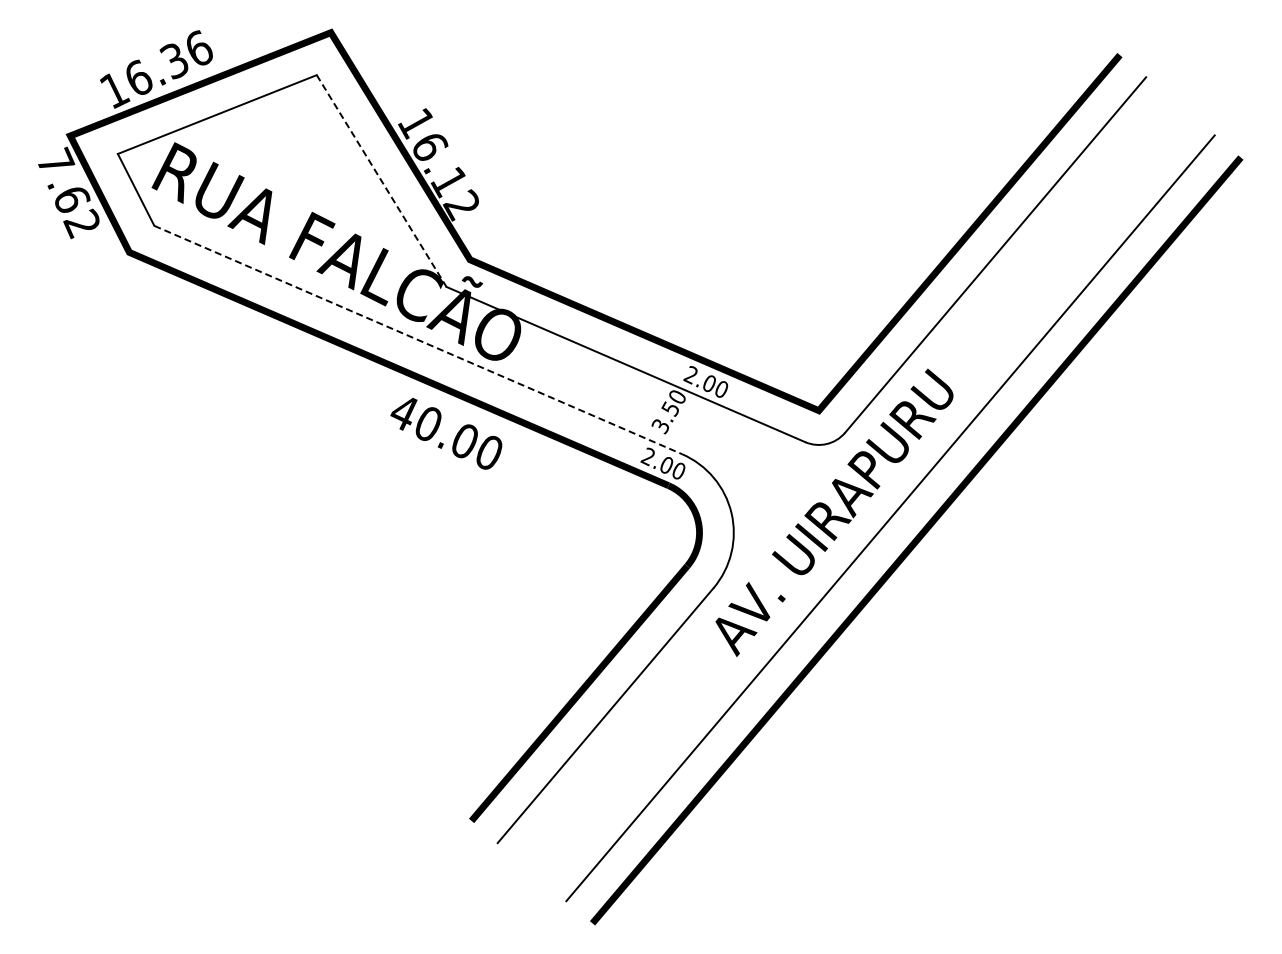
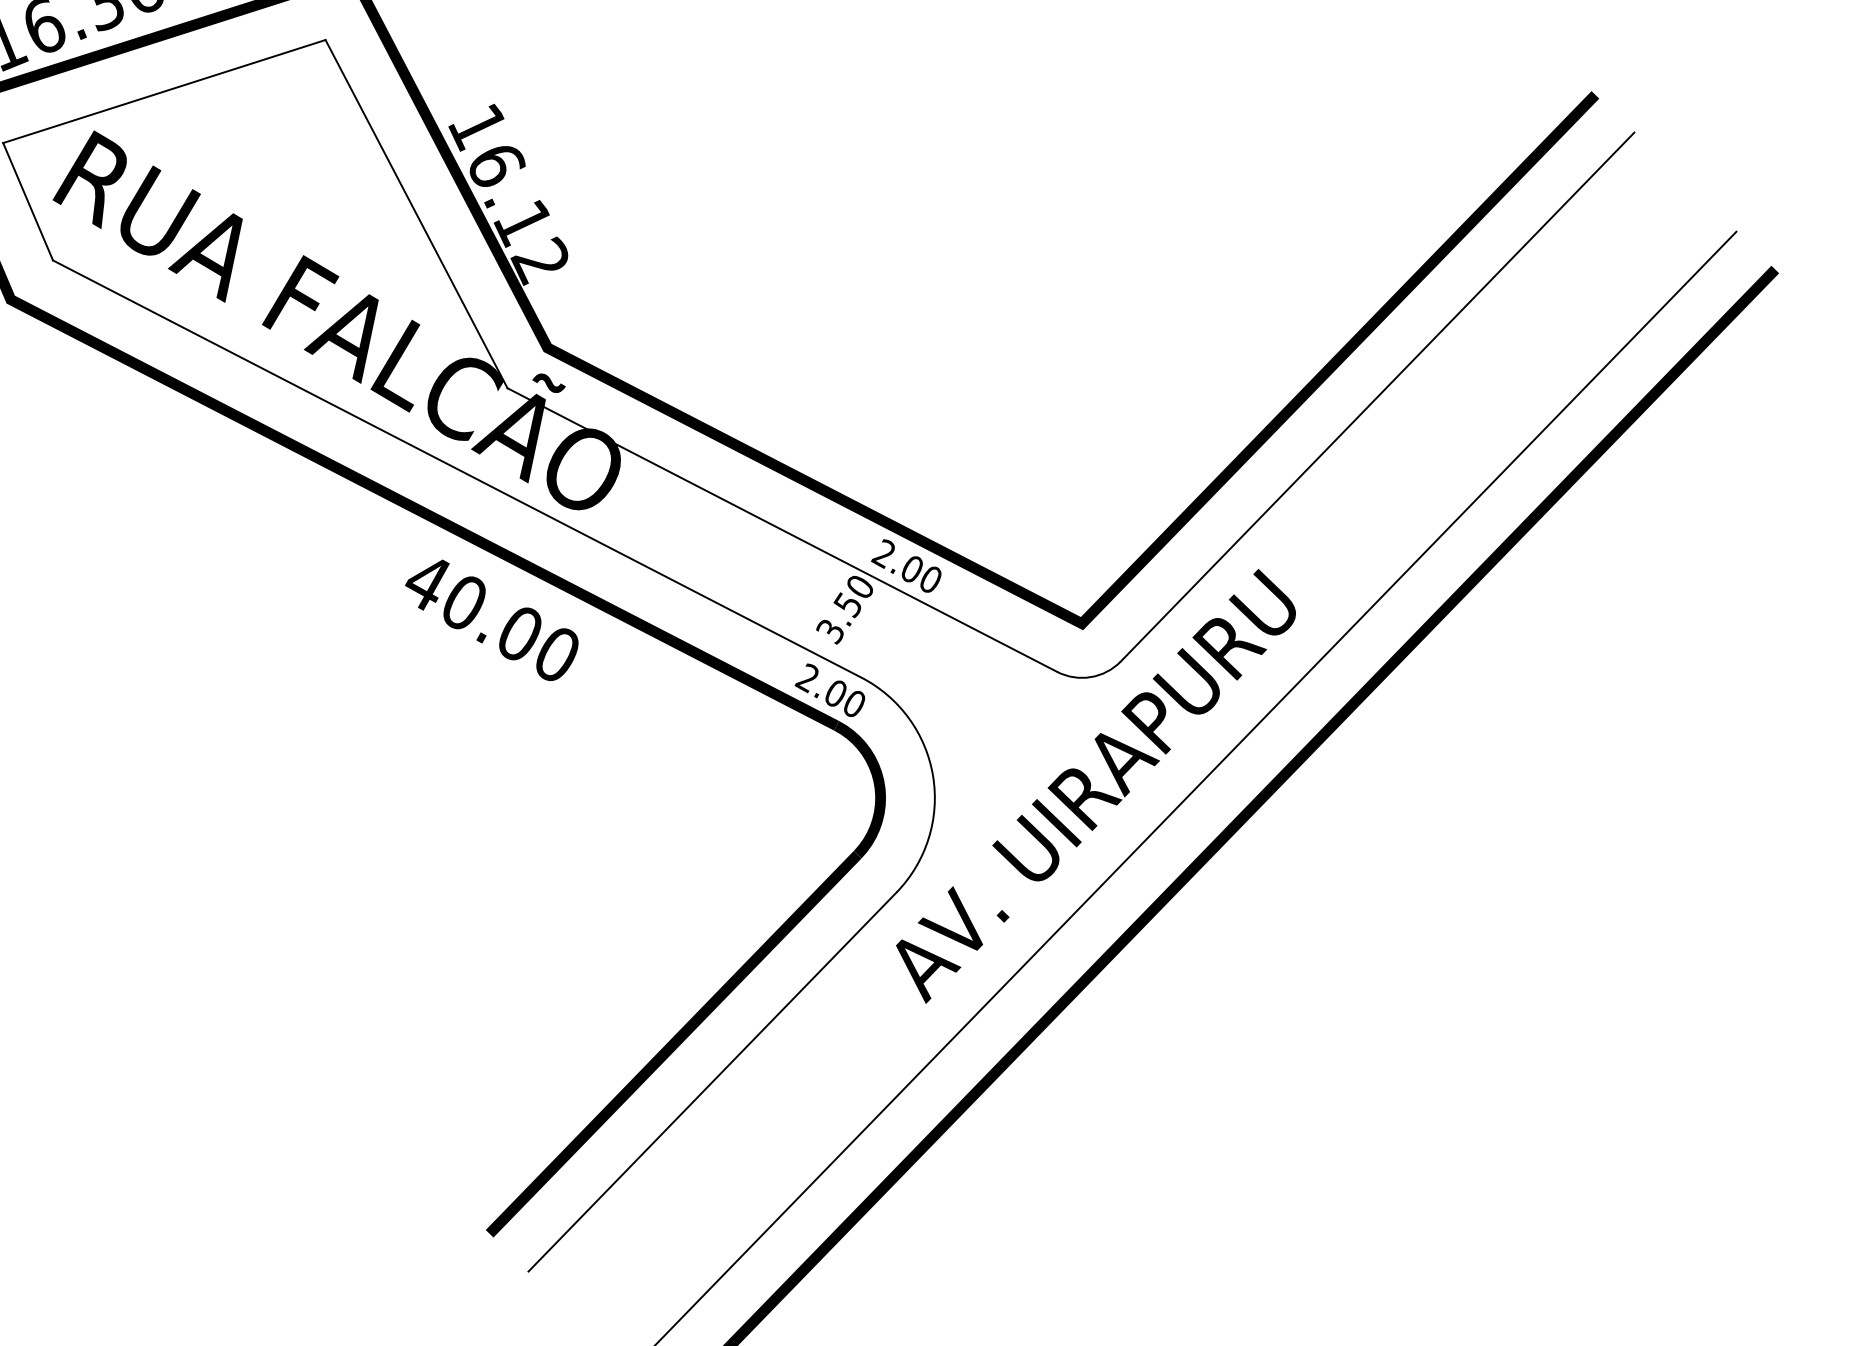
line: (381, 181) -> (416, 214), dashed -> solid
line: (418, 340) -> (457, 469), dashed -> solid

